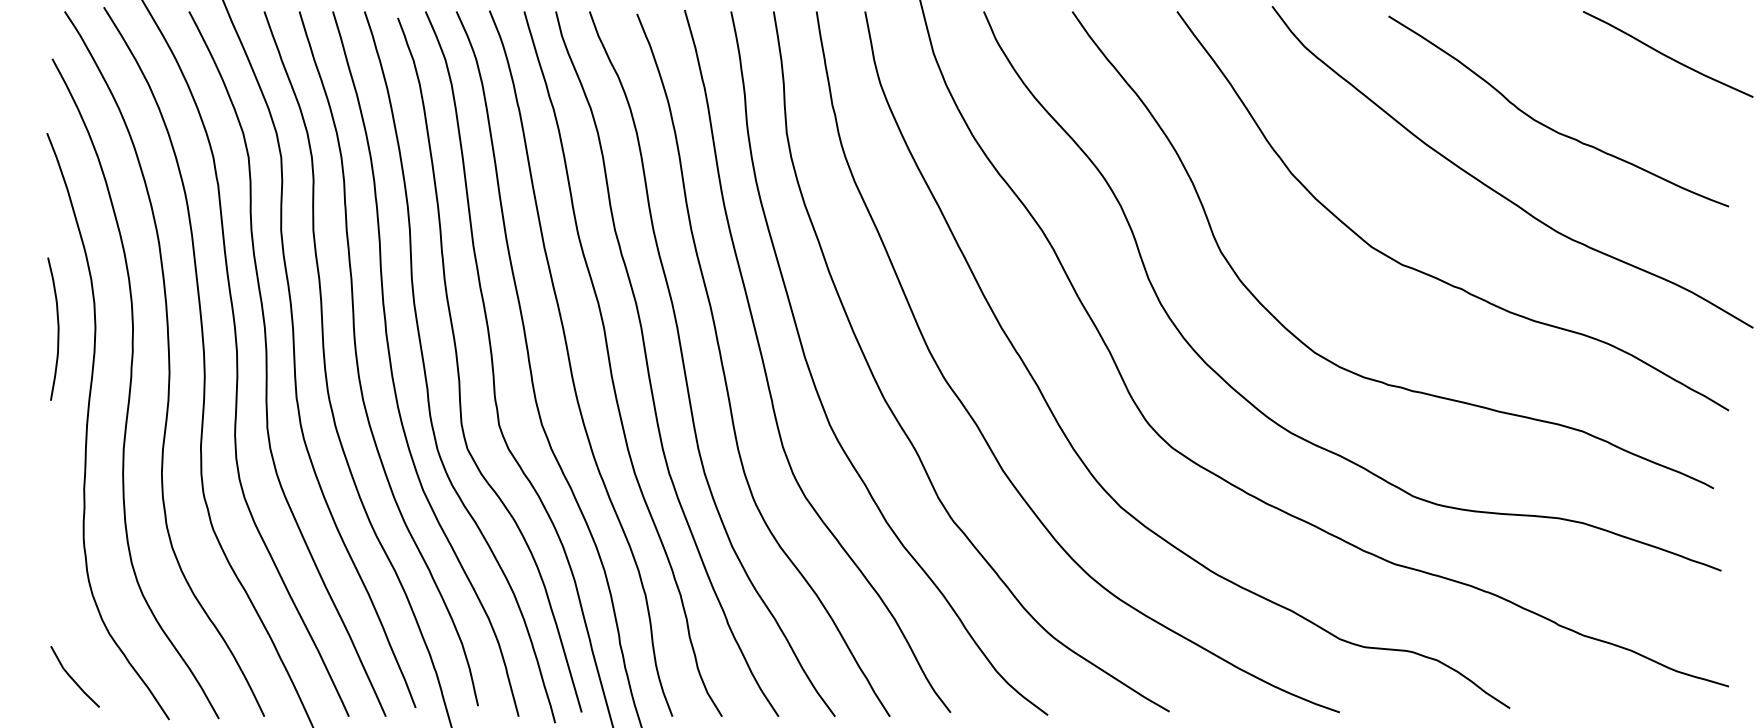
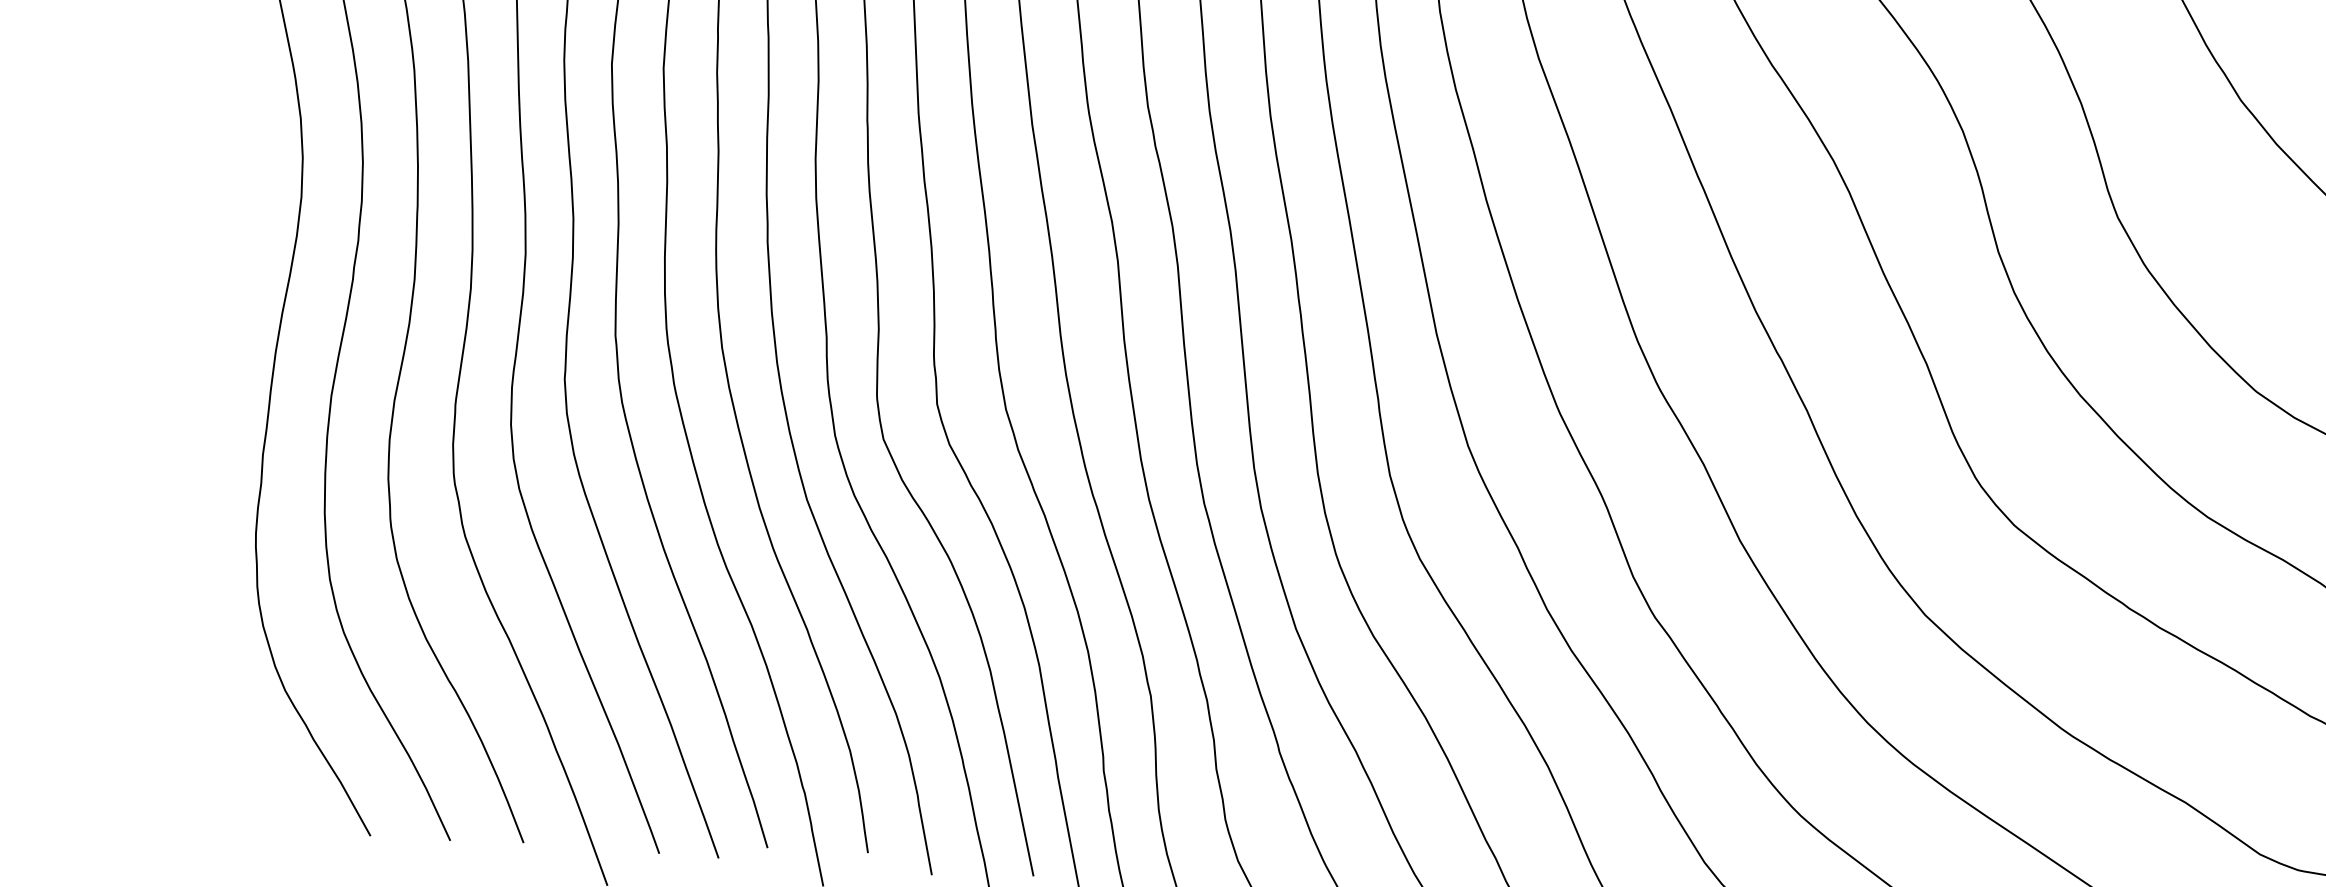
curve: (57, 328) -> (240, 193), removed
line: (72, 677) -> (220, 755), removed

